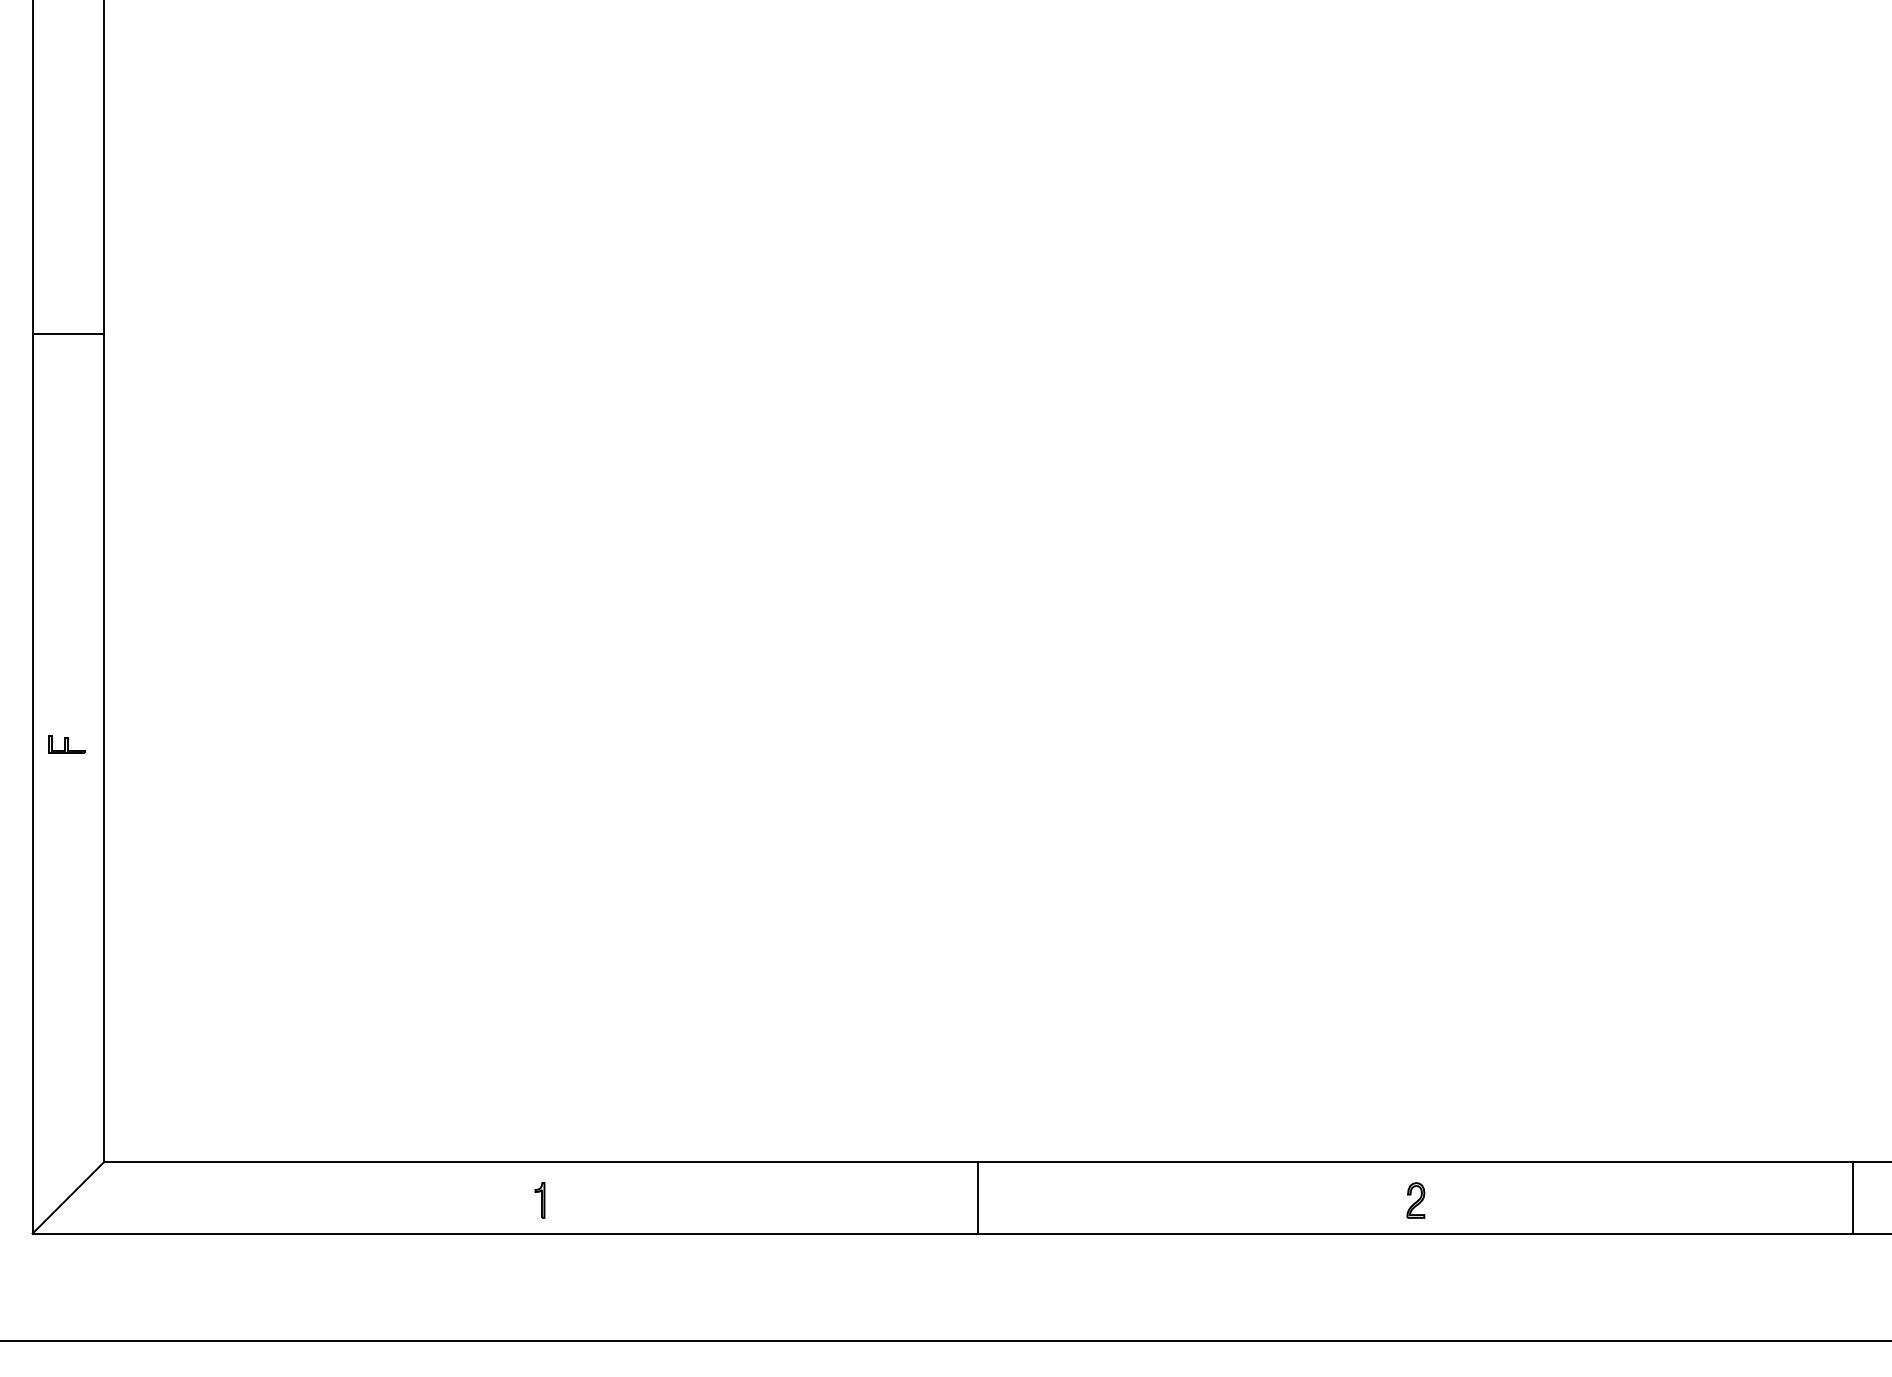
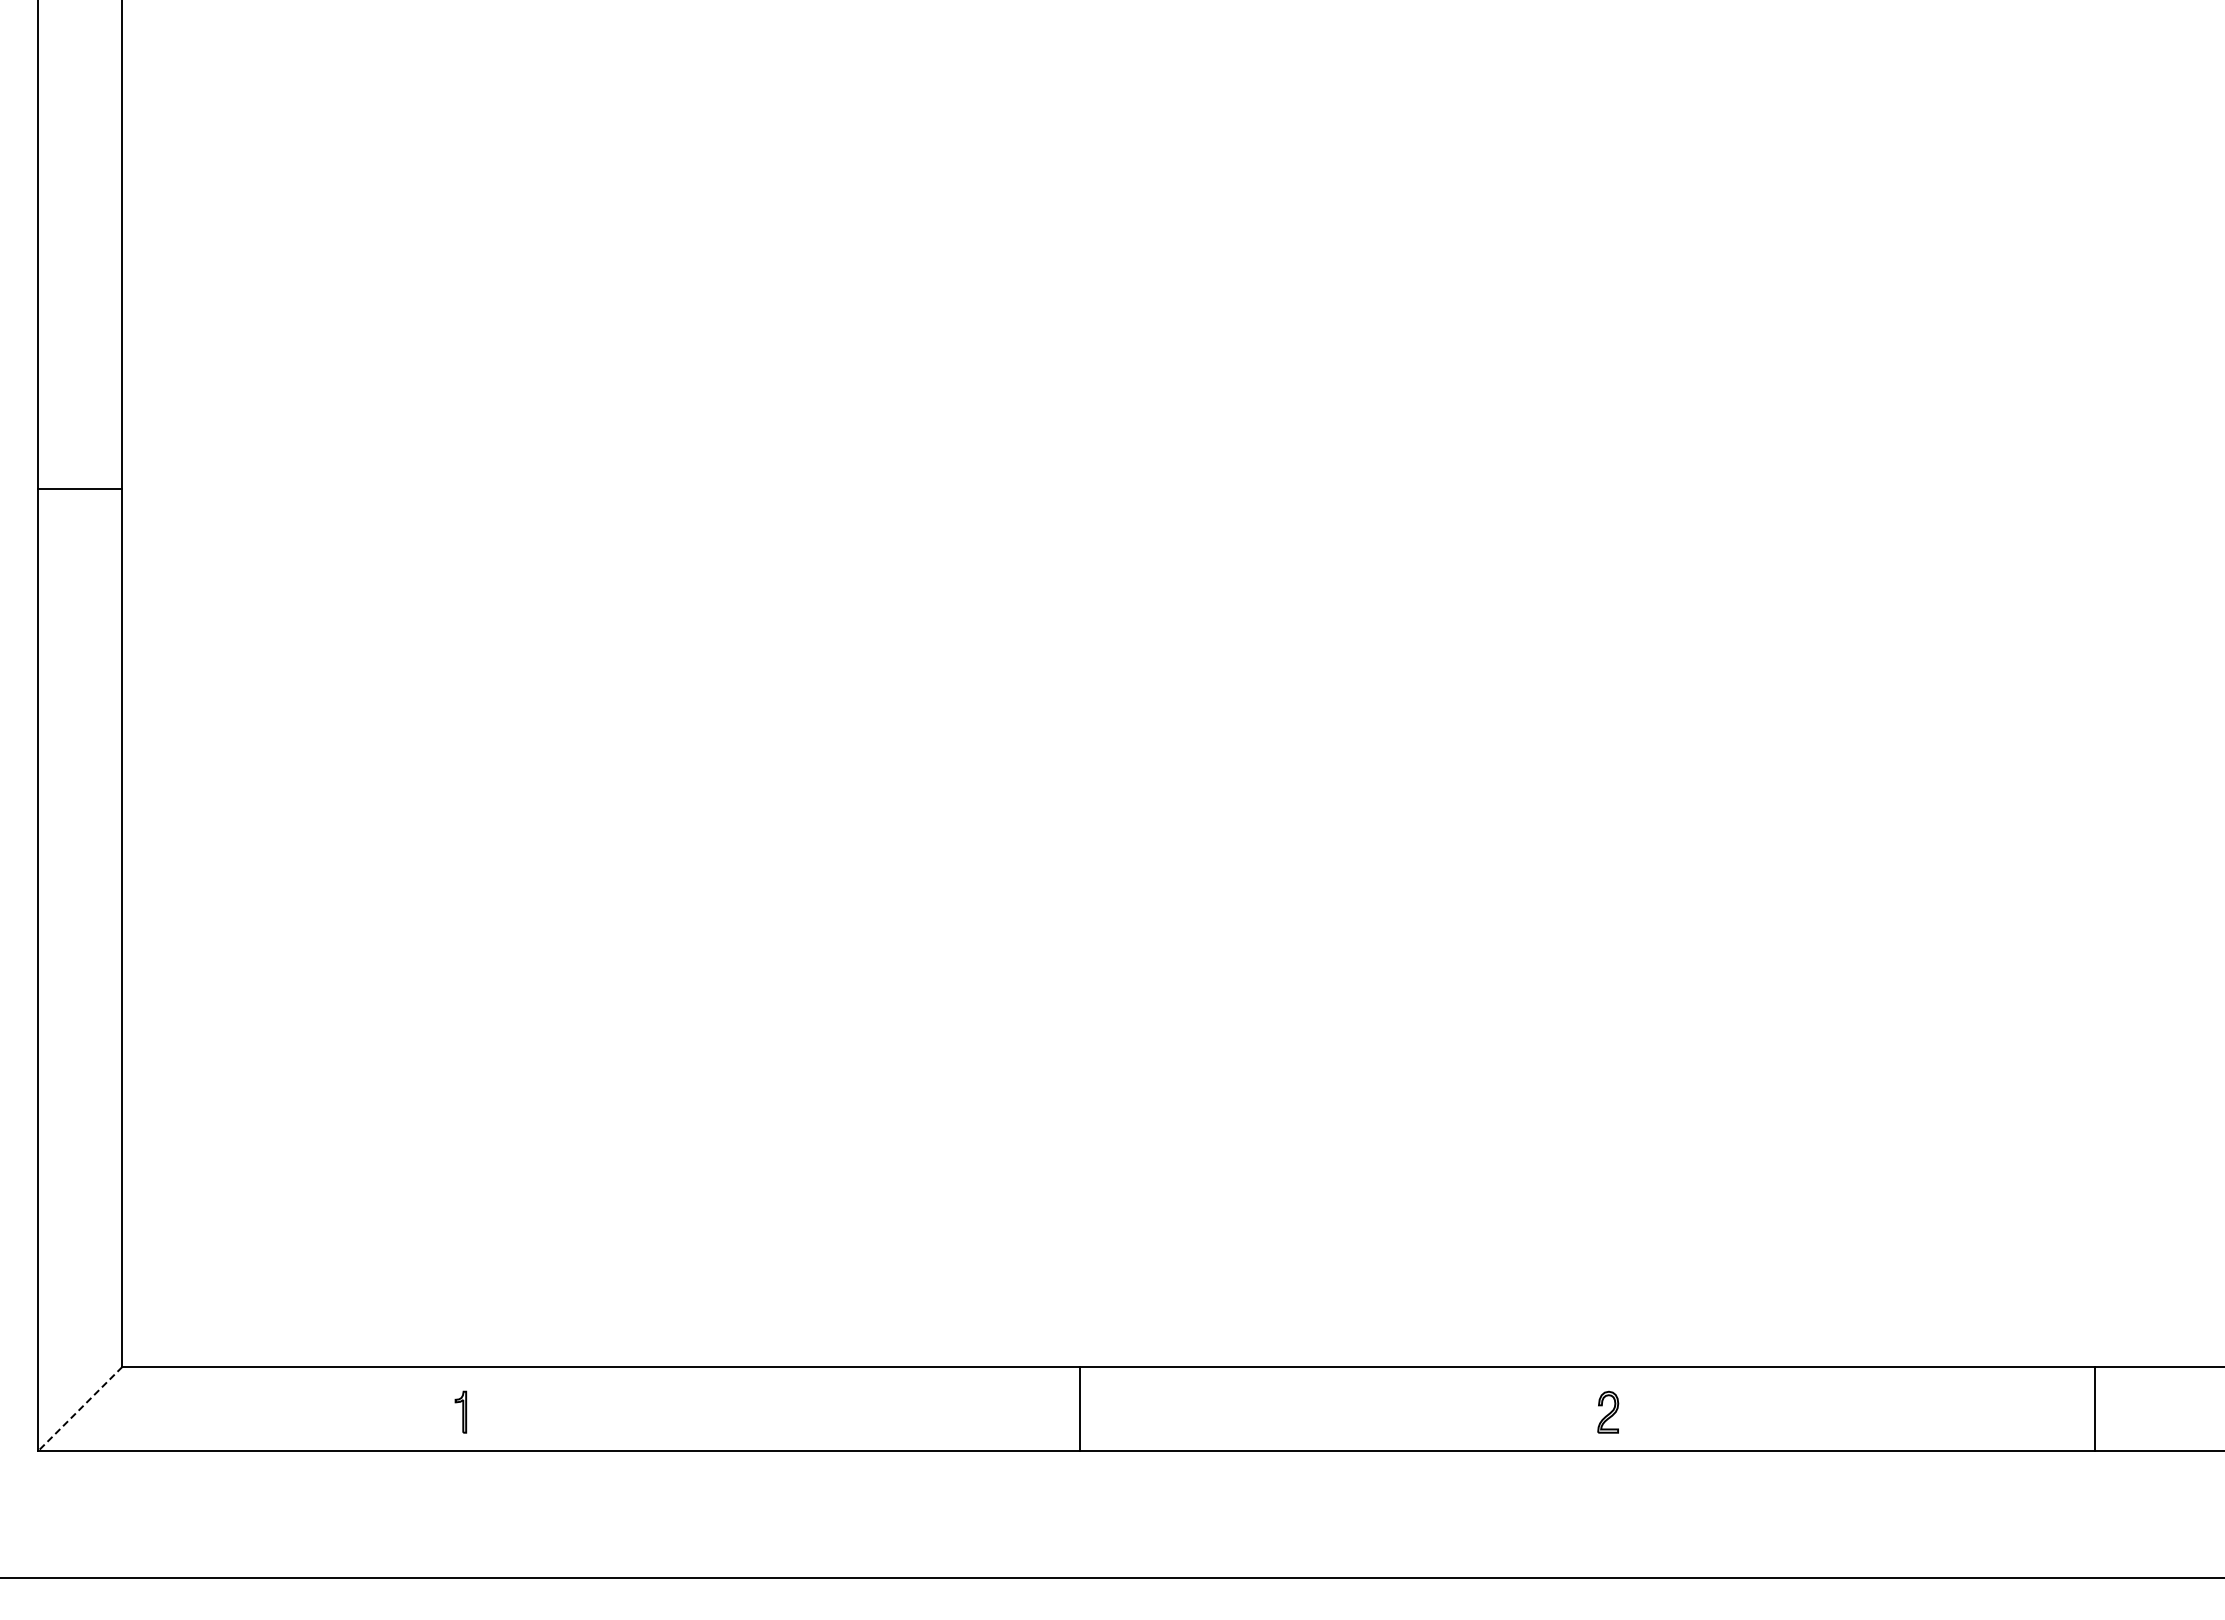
line: (68, 334) -> (80, 489), moved
part: (66, 744) -> (78, 875), removed
line: (978, 1197) -> (1079, 1408), moved
line: (1852, 1197) -> (2094, 1408), moved
line: (68, 1198) -> (80, 1409), solid -> dashed
part: (539, 1199) -> (460, 1411), moved
part: (1416, 1199) -> (1608, 1411), moved

